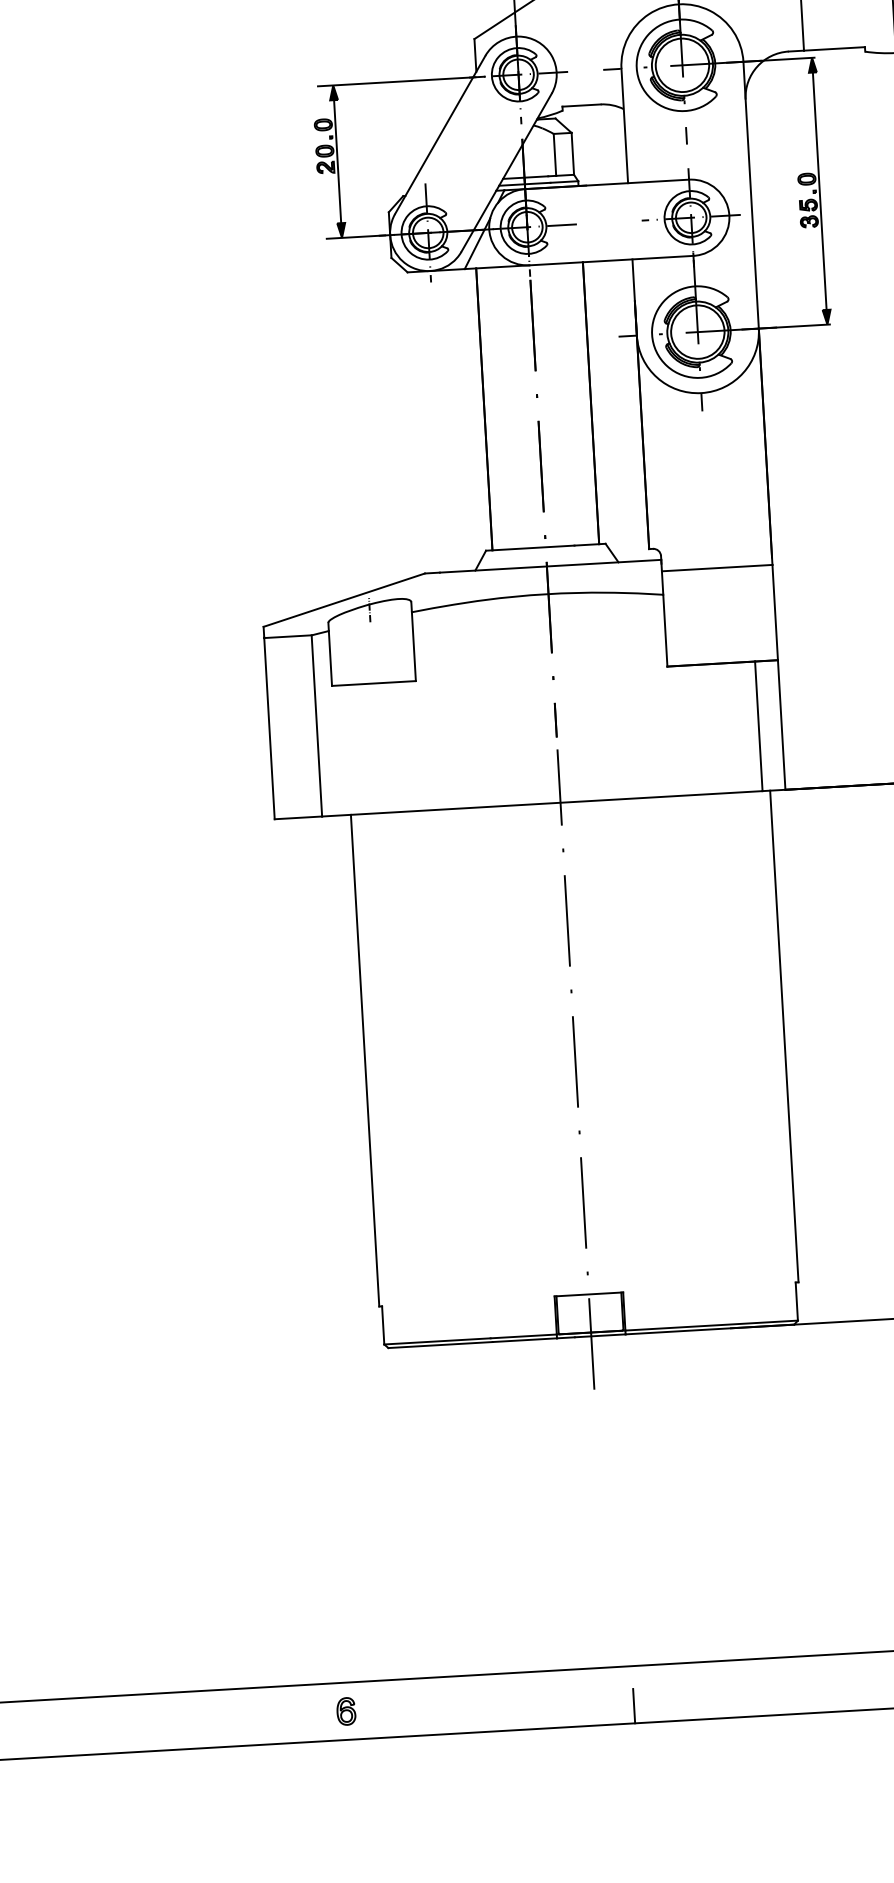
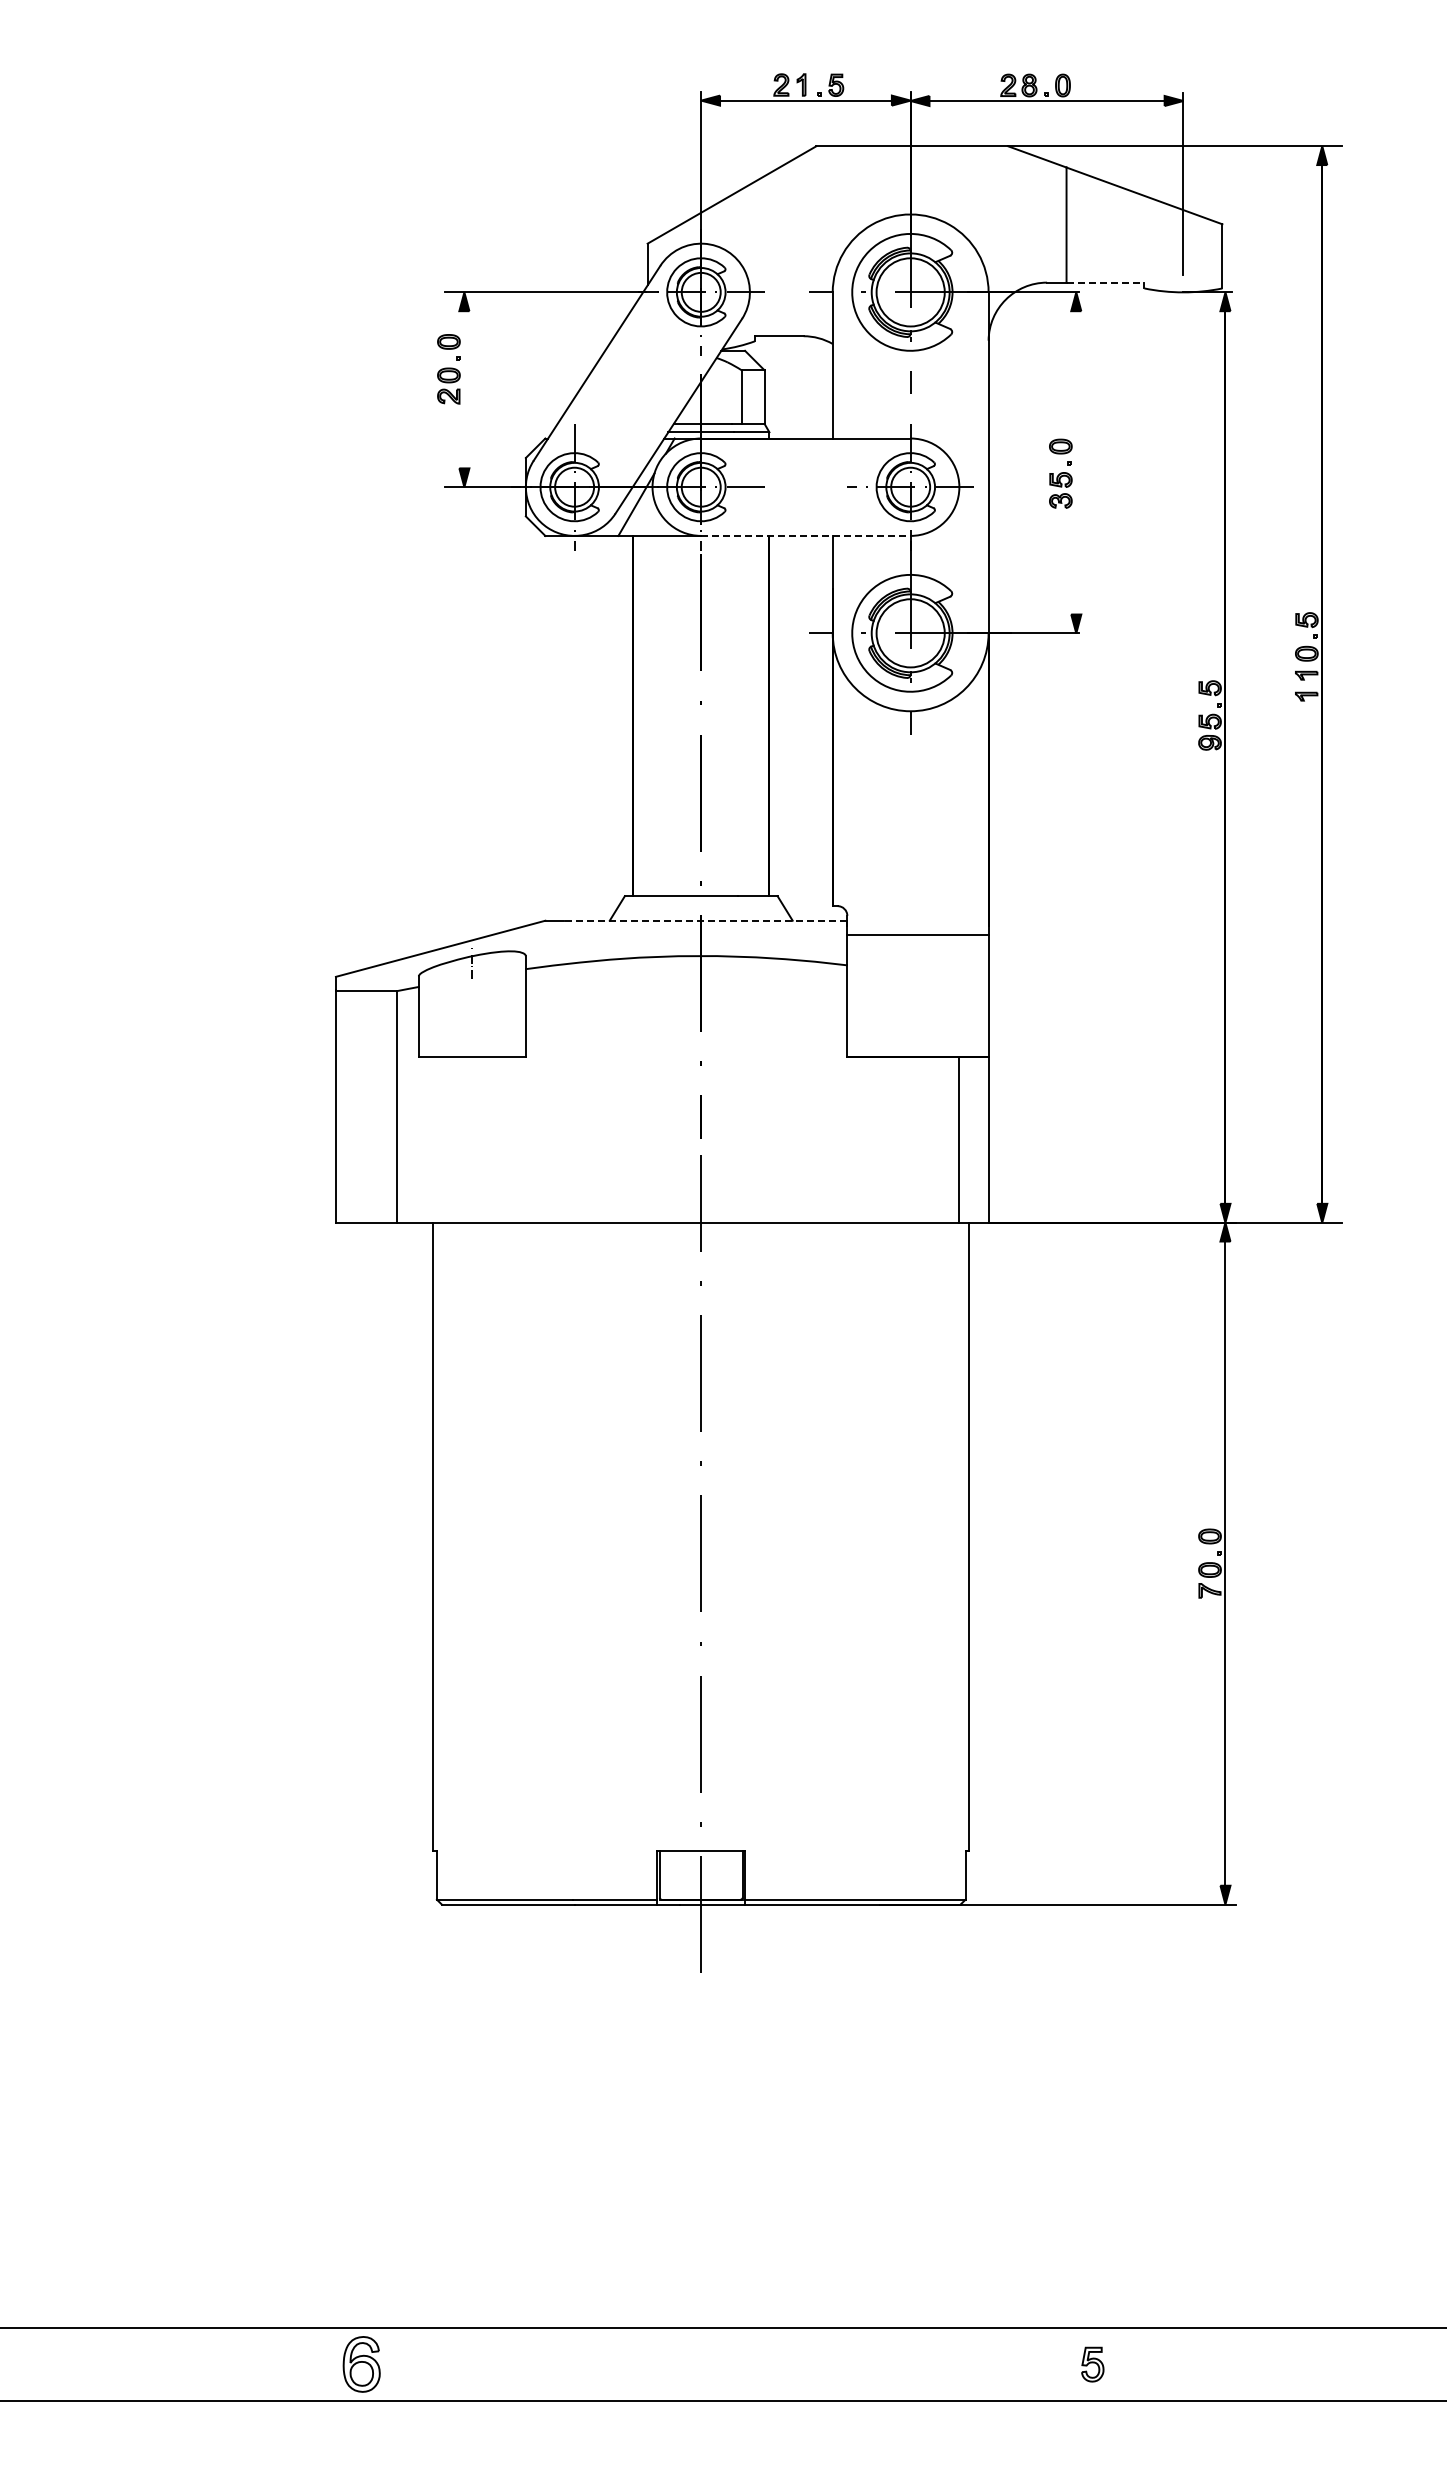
line: (834, 48) -> (1105, 282), solid -> dashed
line: (337, 161) -> (464, 389), removed
line: (819, 190) -> (1076, 462), removed
line: (611, 260) -> (805, 535), solid -> dashed
line: (550, 566) -> (705, 920), solid -> dashed
line: (634, 1705) -> (728, 2378), removed
part: (346, 1711) -> (361, 2364), size x1.6

